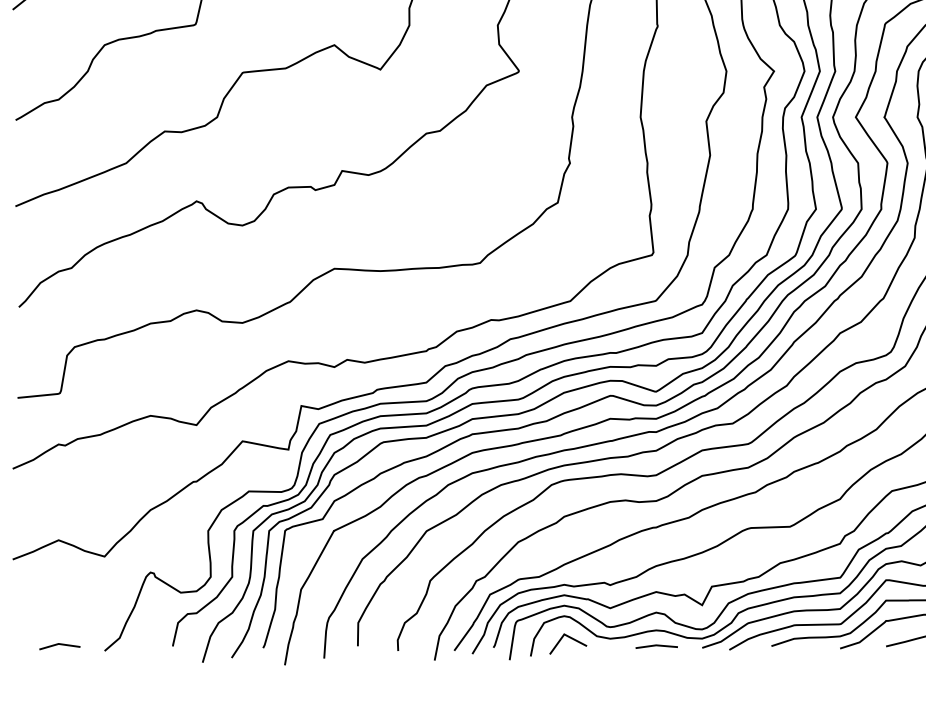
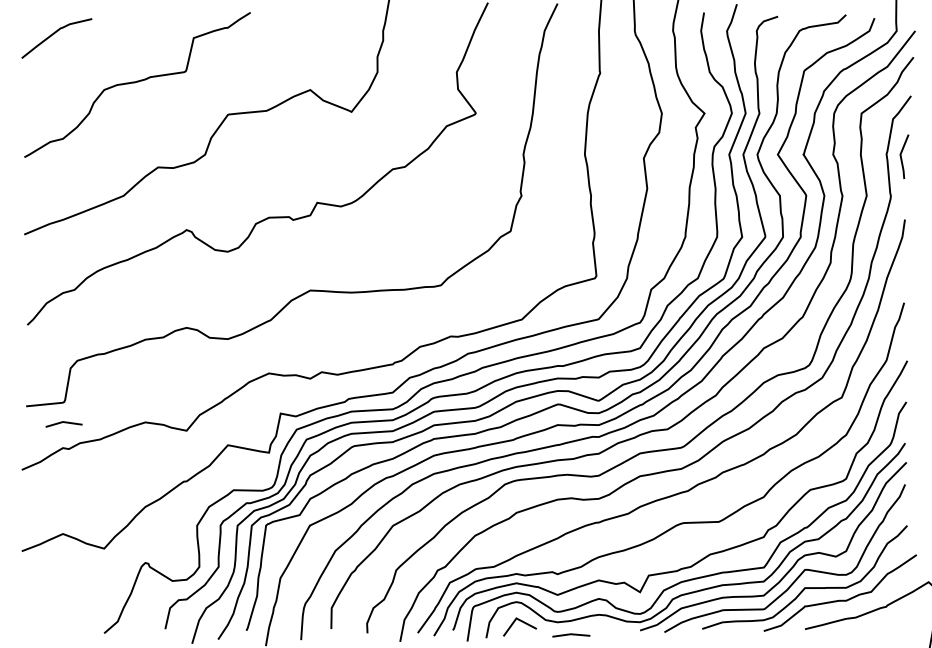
line: (58, 645) -> (62, 423), moved
line: (656, 646) -> (571, 635), moved

